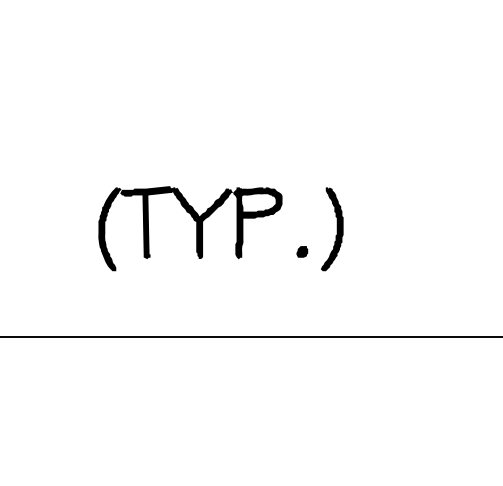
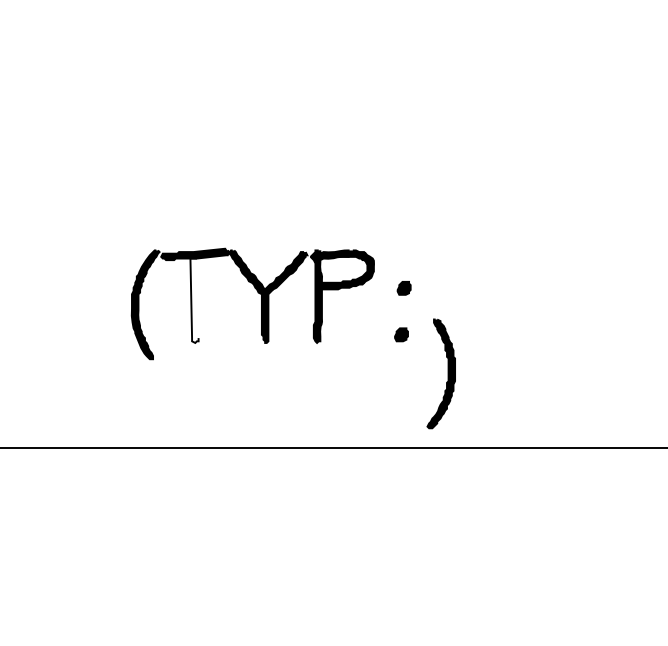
part: (304, 216) -> (404, 287), added
fill: (146, 226) -> (194, 301), removed
part: (332, 229) -> (441, 374), moved

